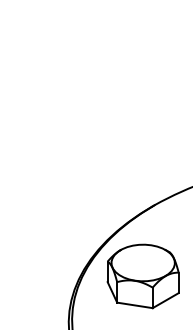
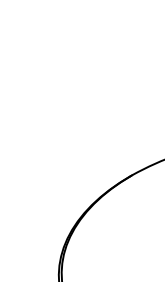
part: (143, 276) -> (122, 236), removed

